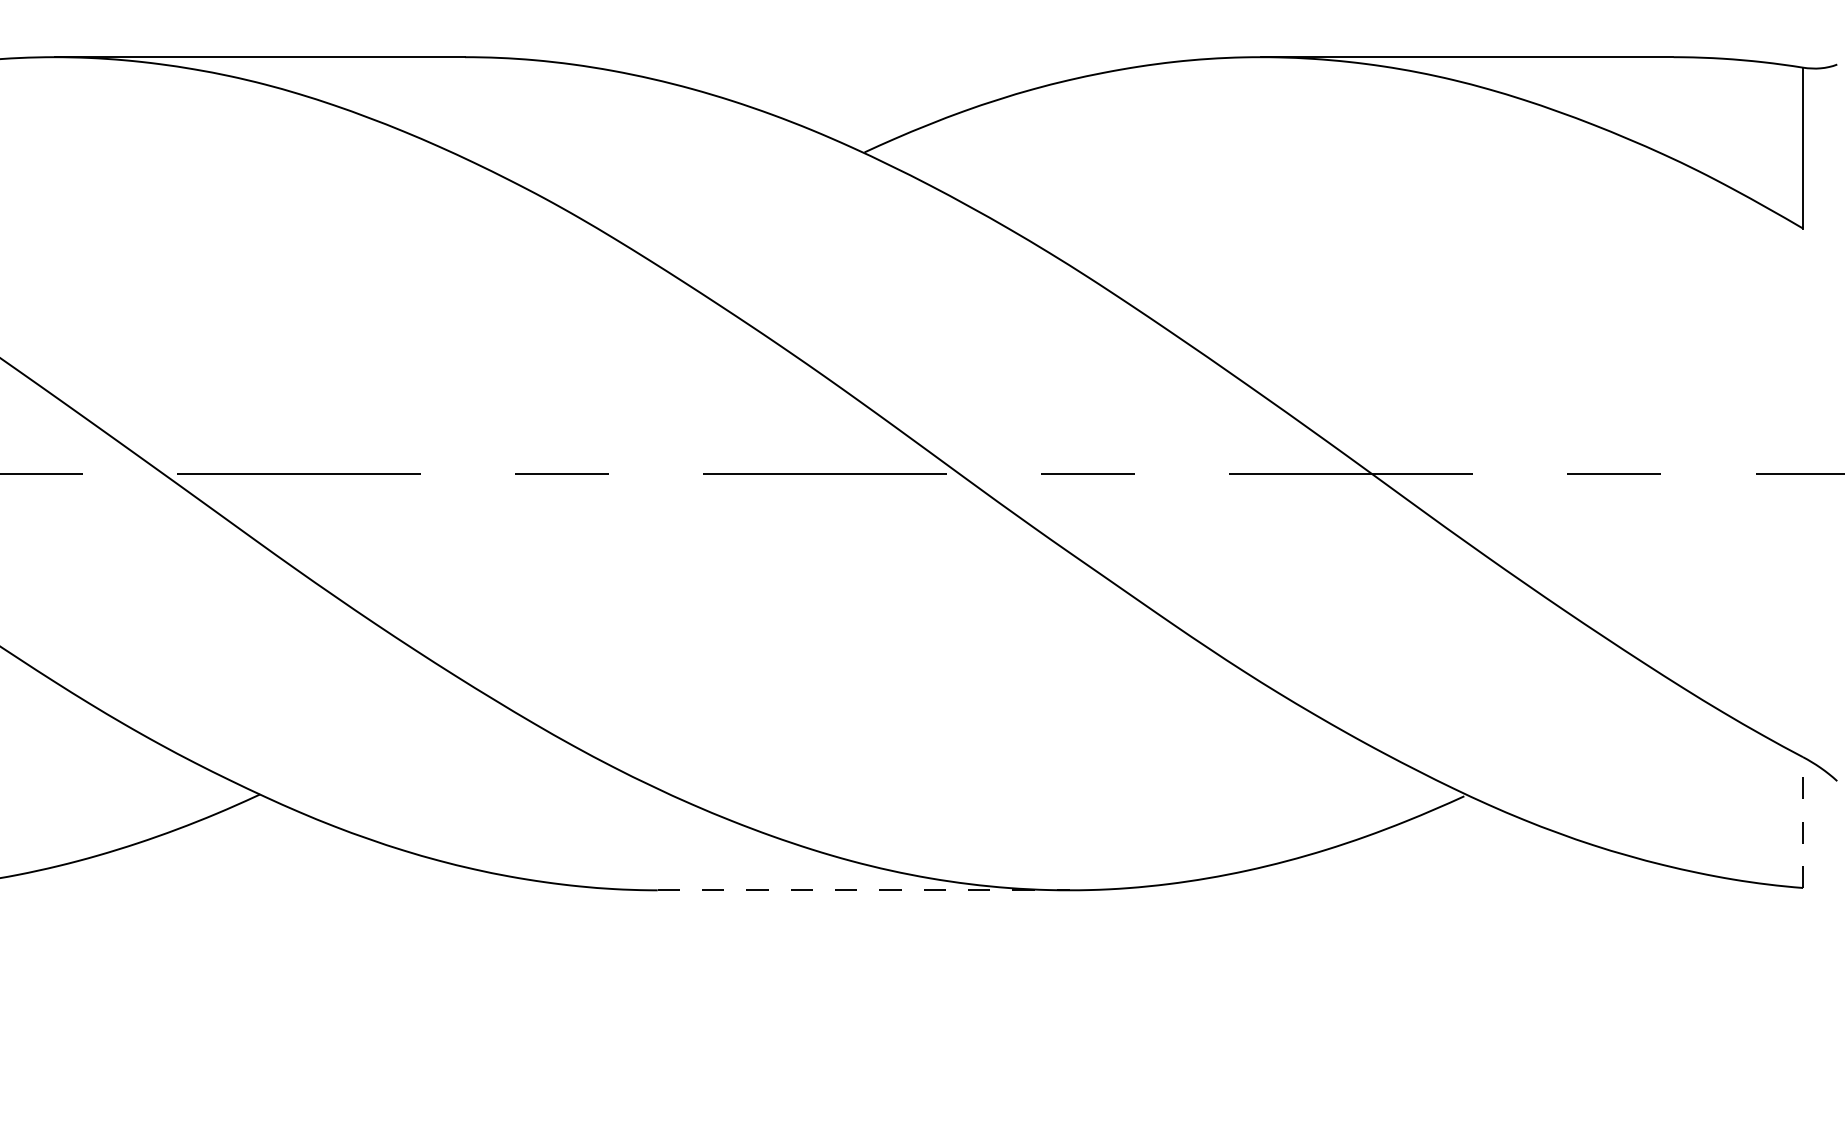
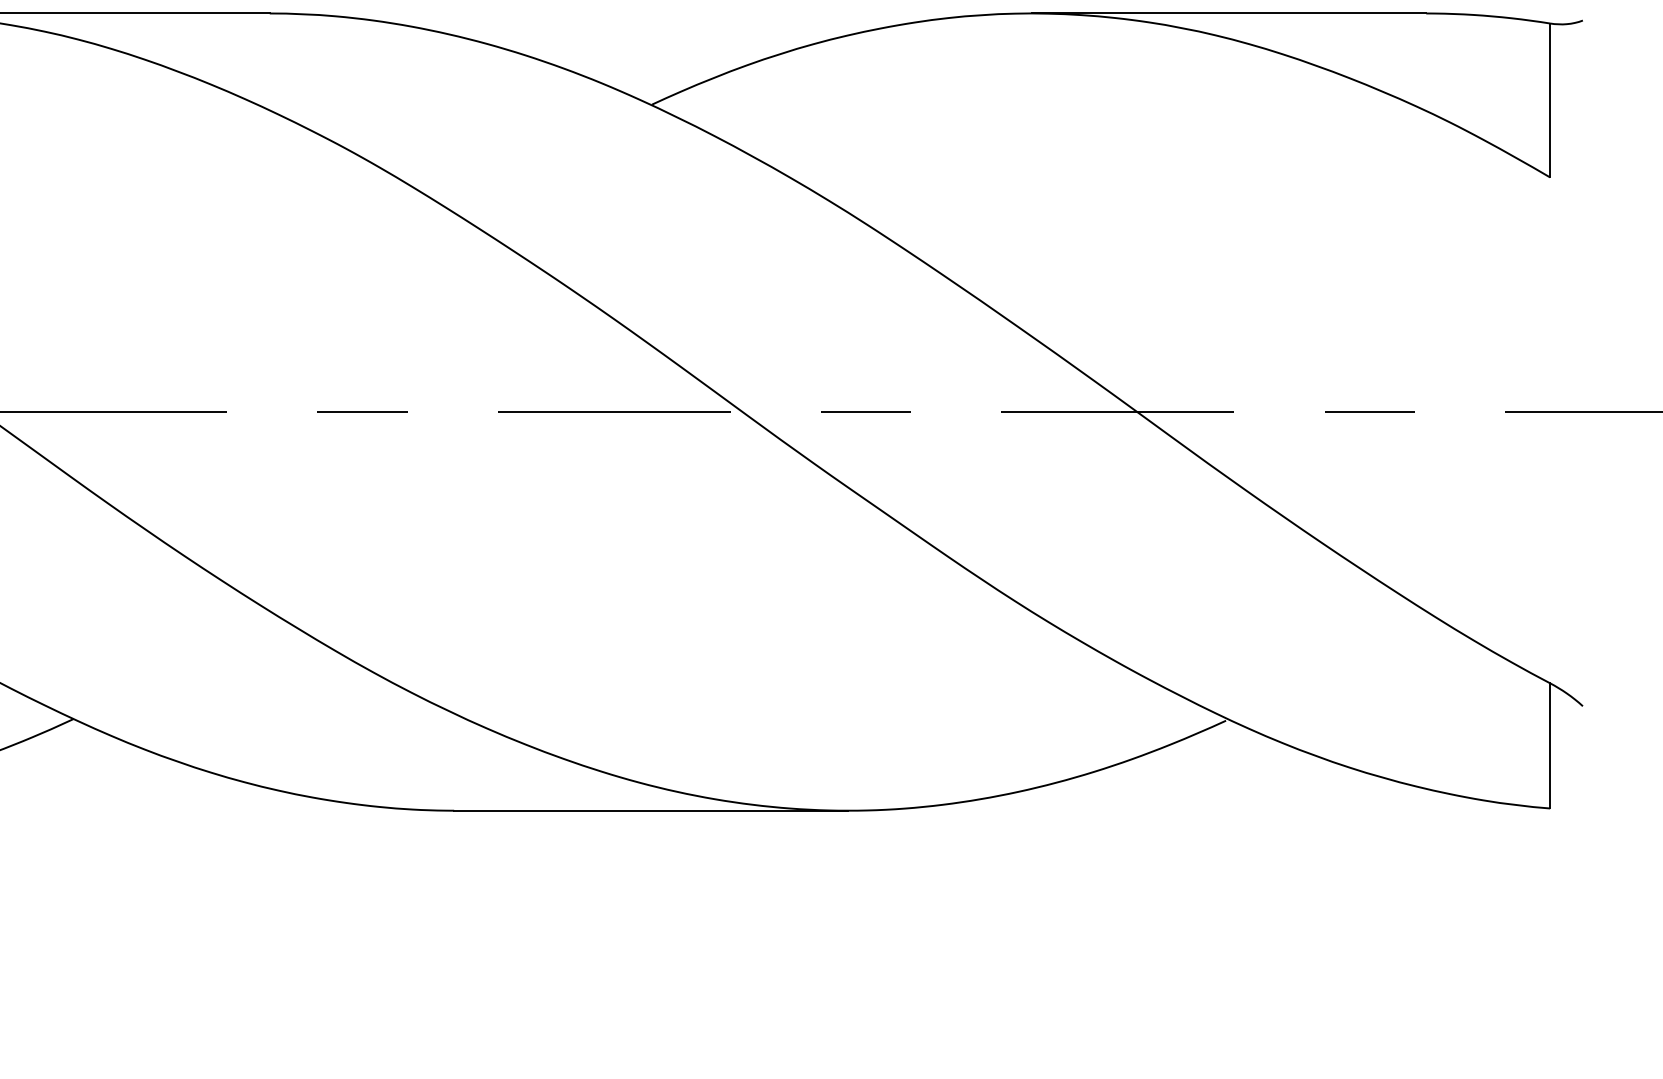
line: (1803, 822) -> (1550, 745), dashed -> solid
line: (863, 890) -> (651, 810), dashed -> solid

